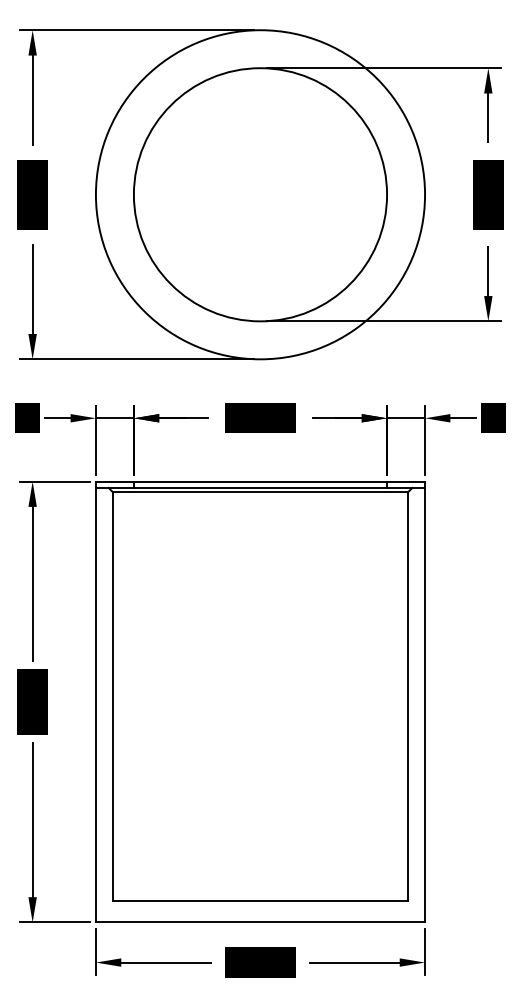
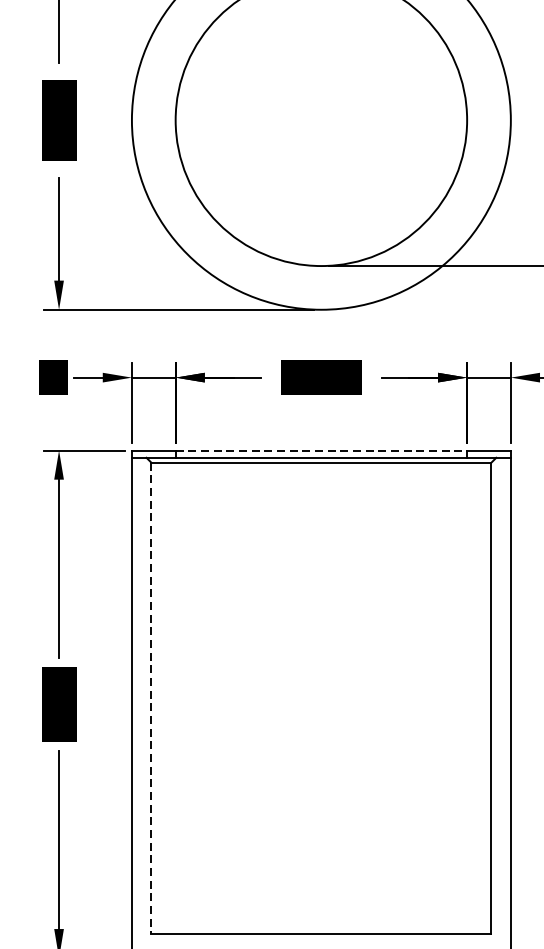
line: (260, 481) -> (321, 450), solid -> dashed
line: (112, 696) -> (150, 697), solid -> dashed

